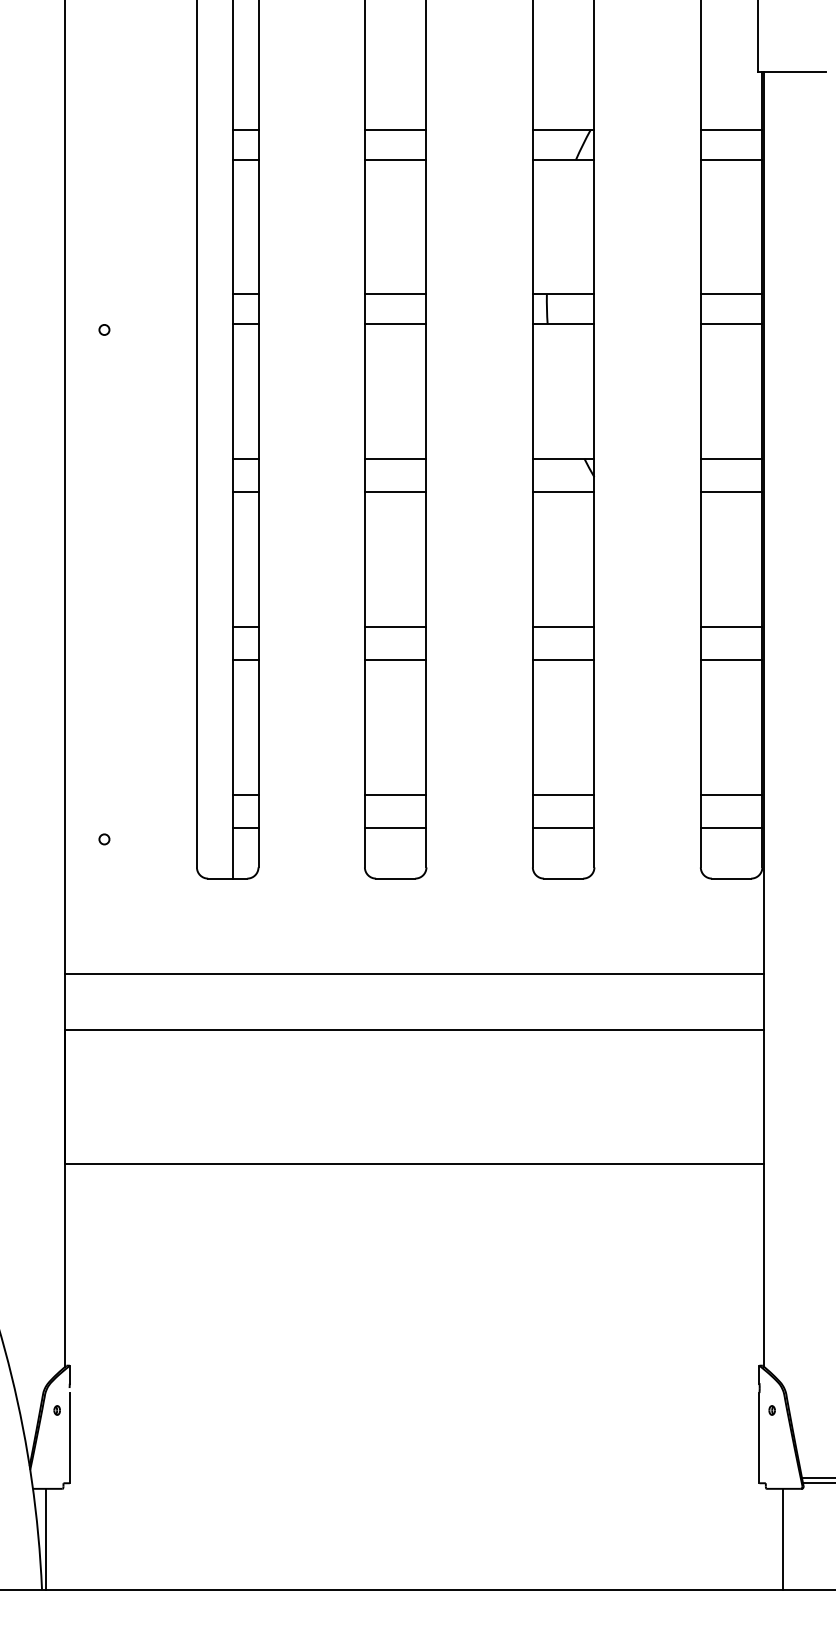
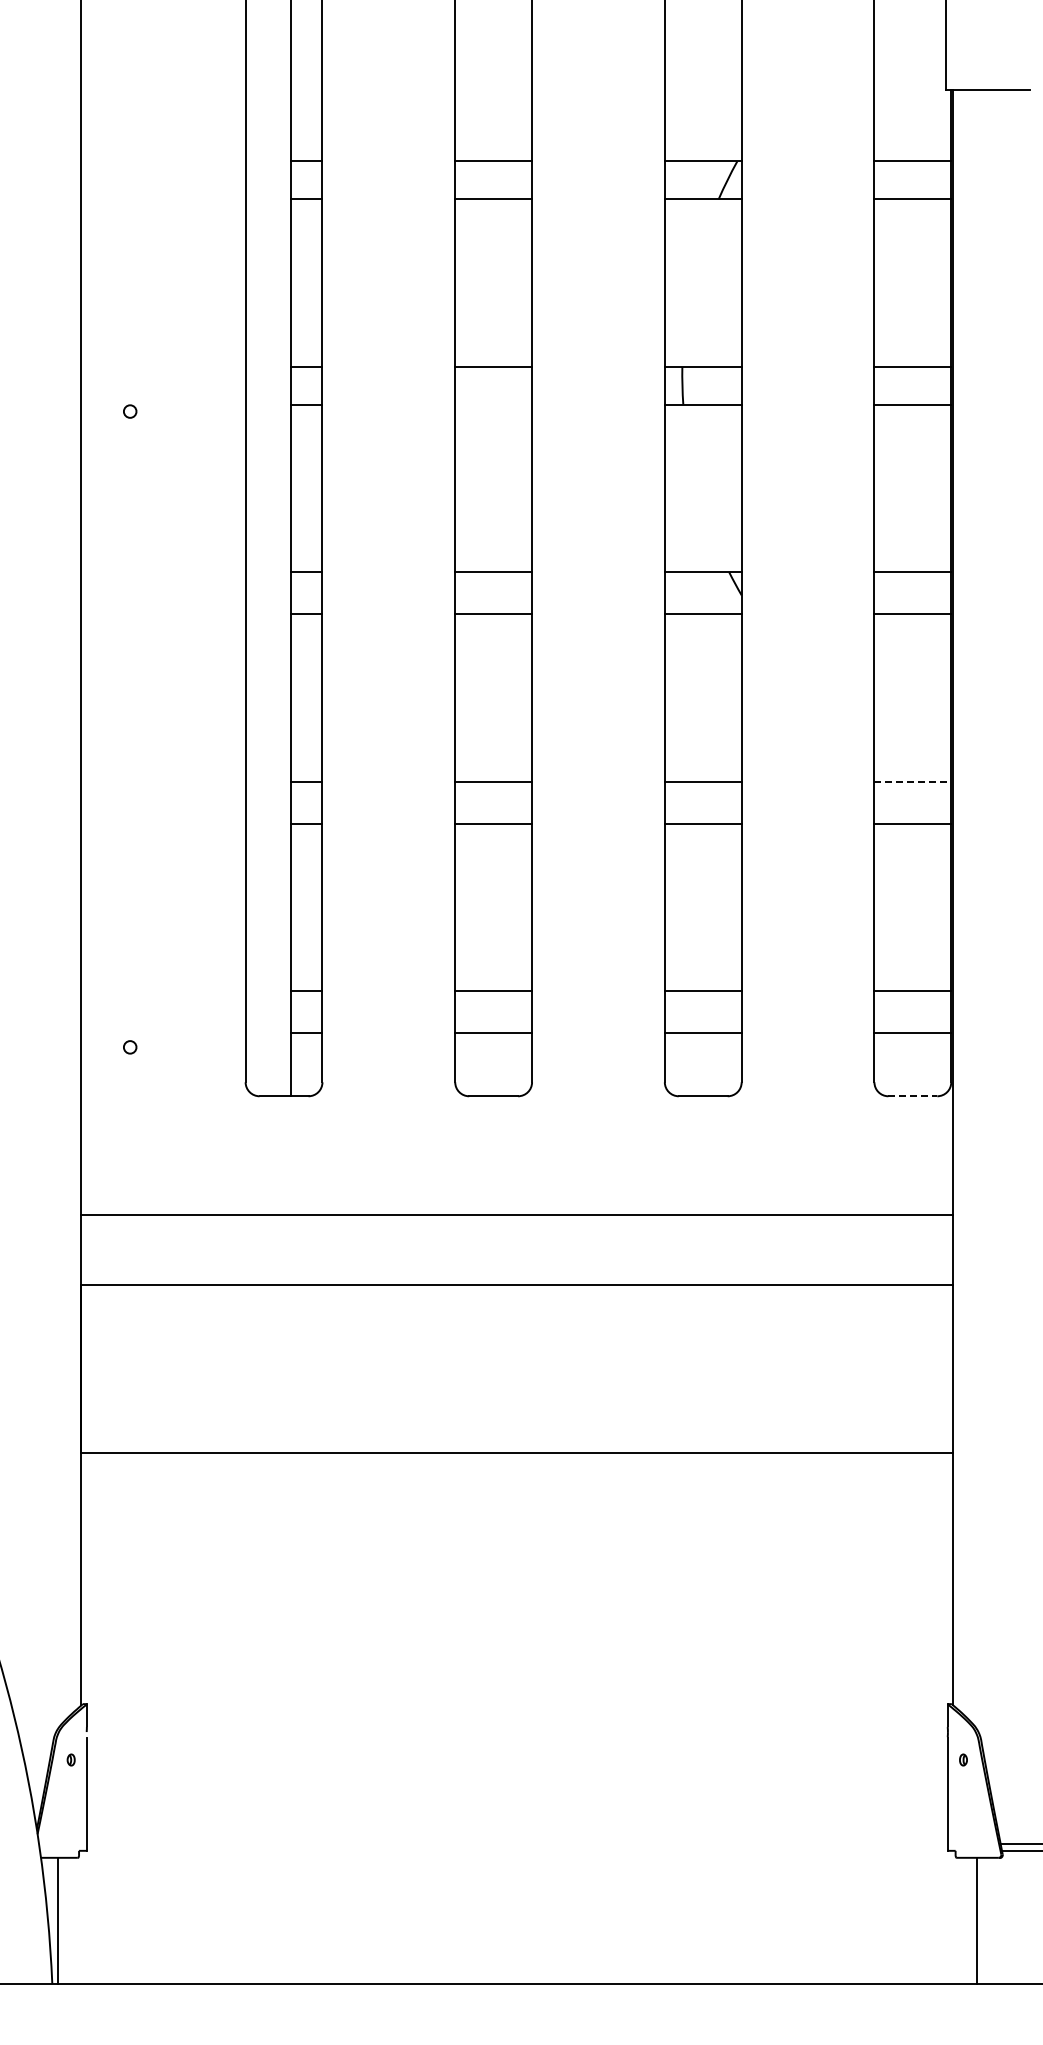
line: (395, 324) -> (493, 404), removed
line: (732, 626) -> (913, 781), solid -> dashed
line: (732, 878) -> (913, 1096), solid -> dashed

